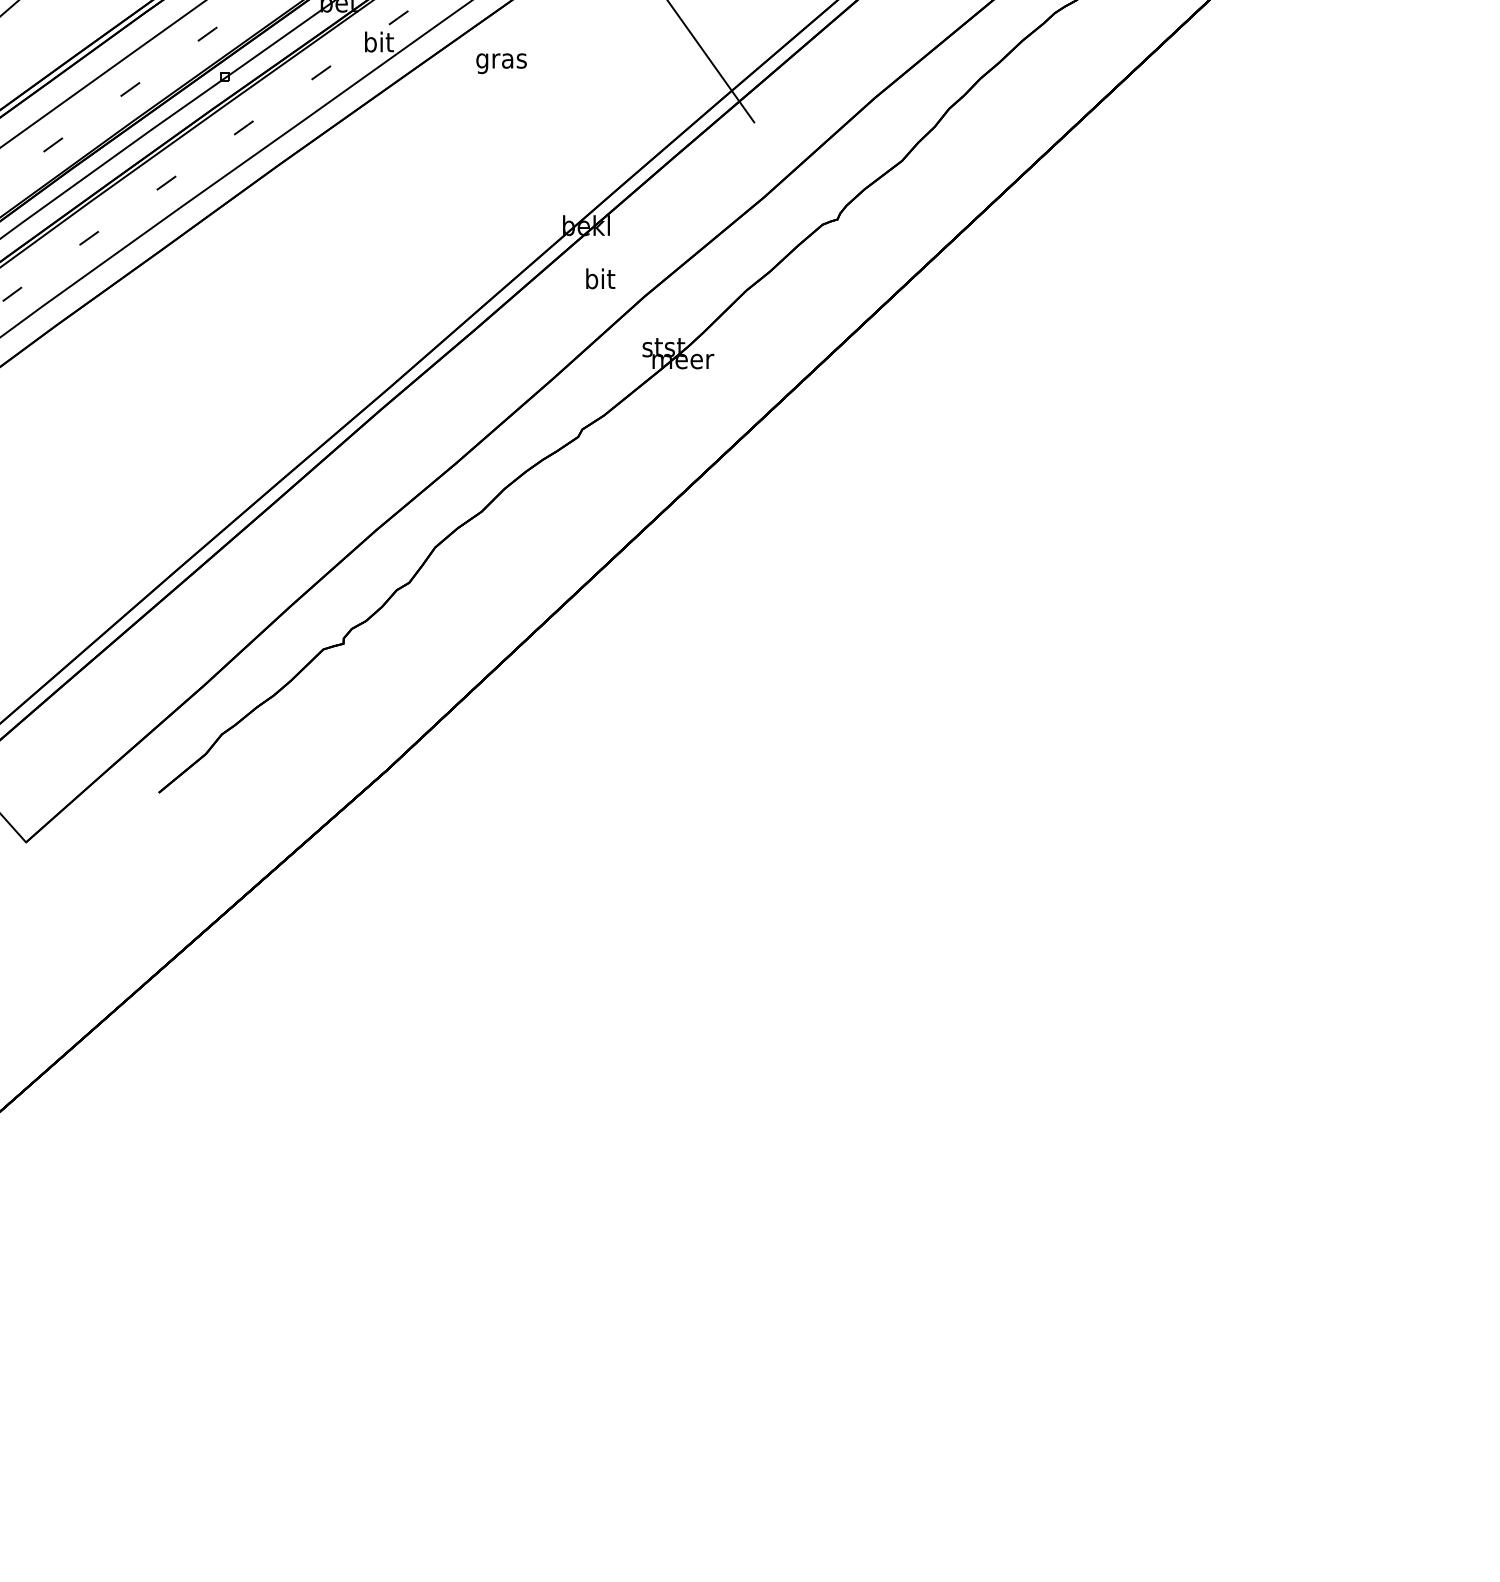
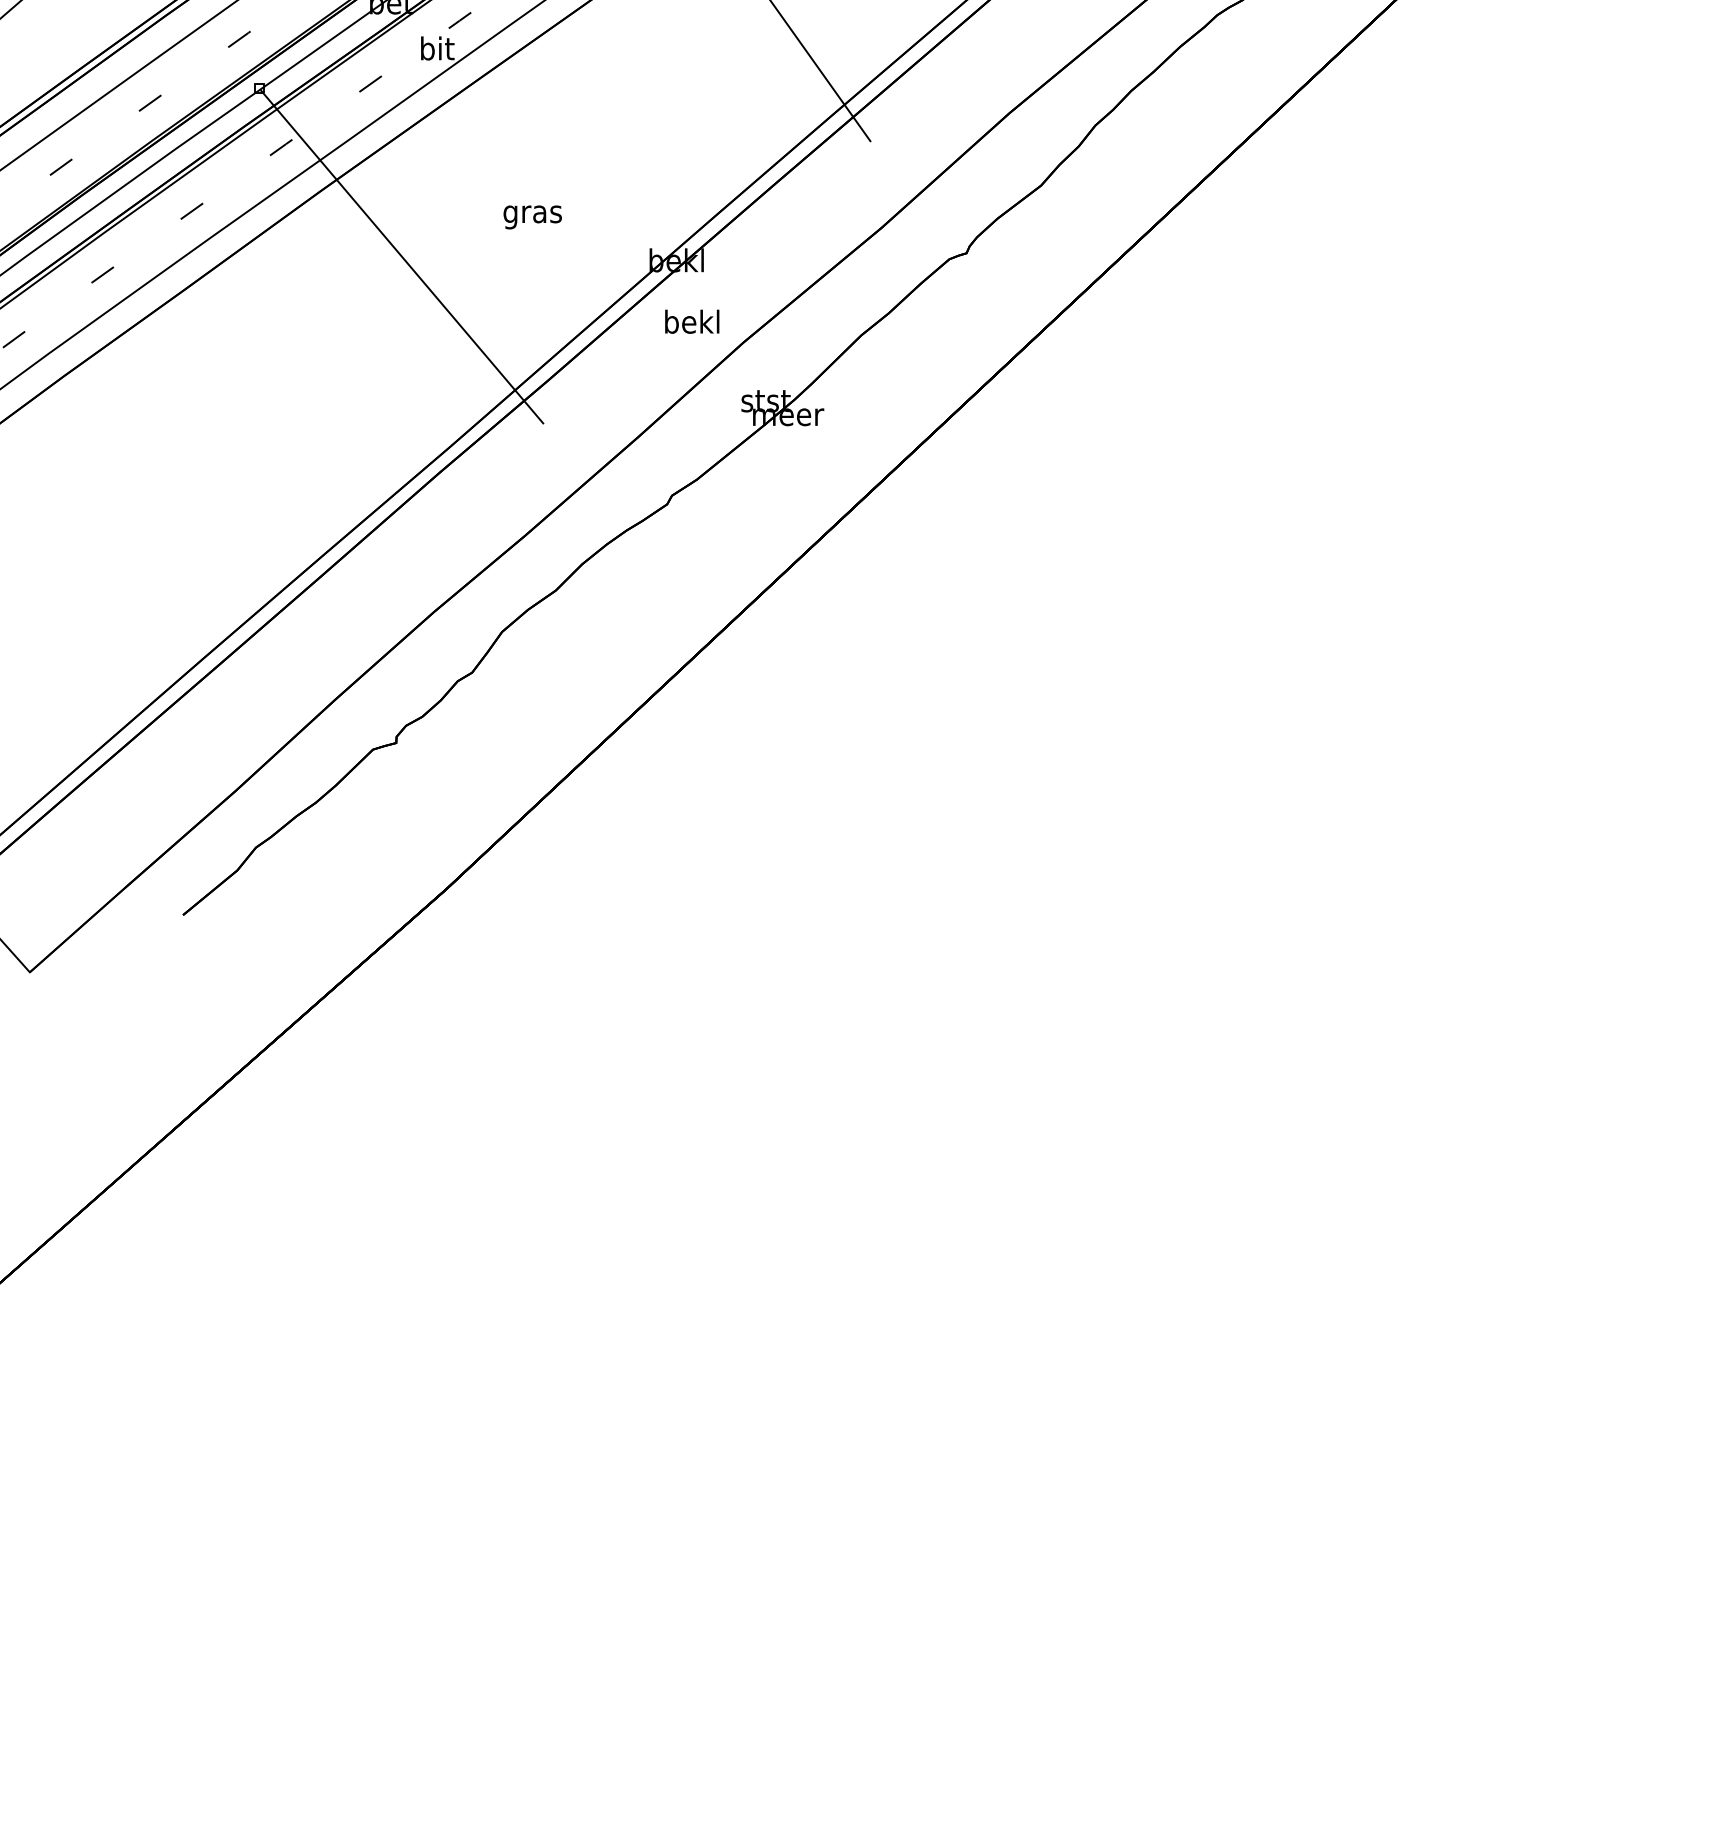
text: (501, 63) -> (532, 217), moved
line: (348, 222) -> (402, 256), added
text: (600, 278) -> (692, 321), bit -> bekl

